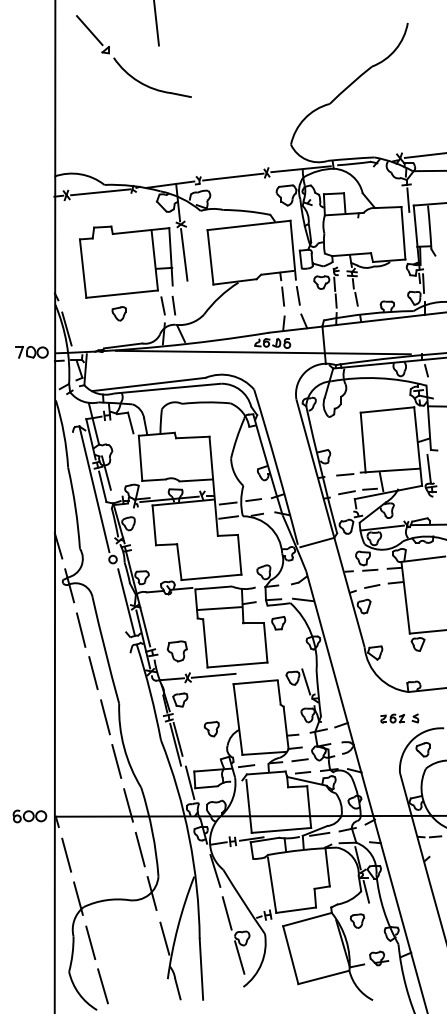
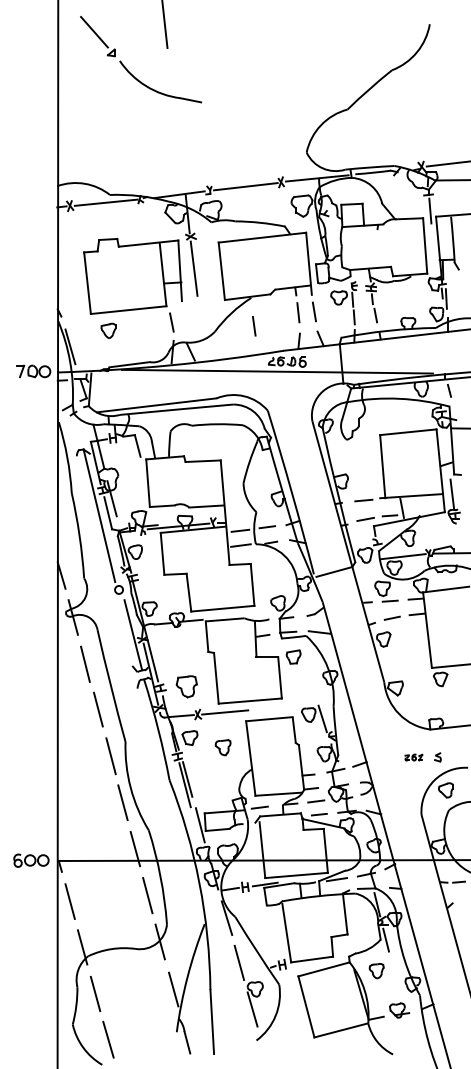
line: (174, 305) -> (254, 326), moved
part: (119, 313) -> (108, 330), moved
line: (218, 608) -> (230, 641), removed
part: (392, 718) -> (413, 757), size x0.7
part: (211, 728) -> (222, 747), moved

